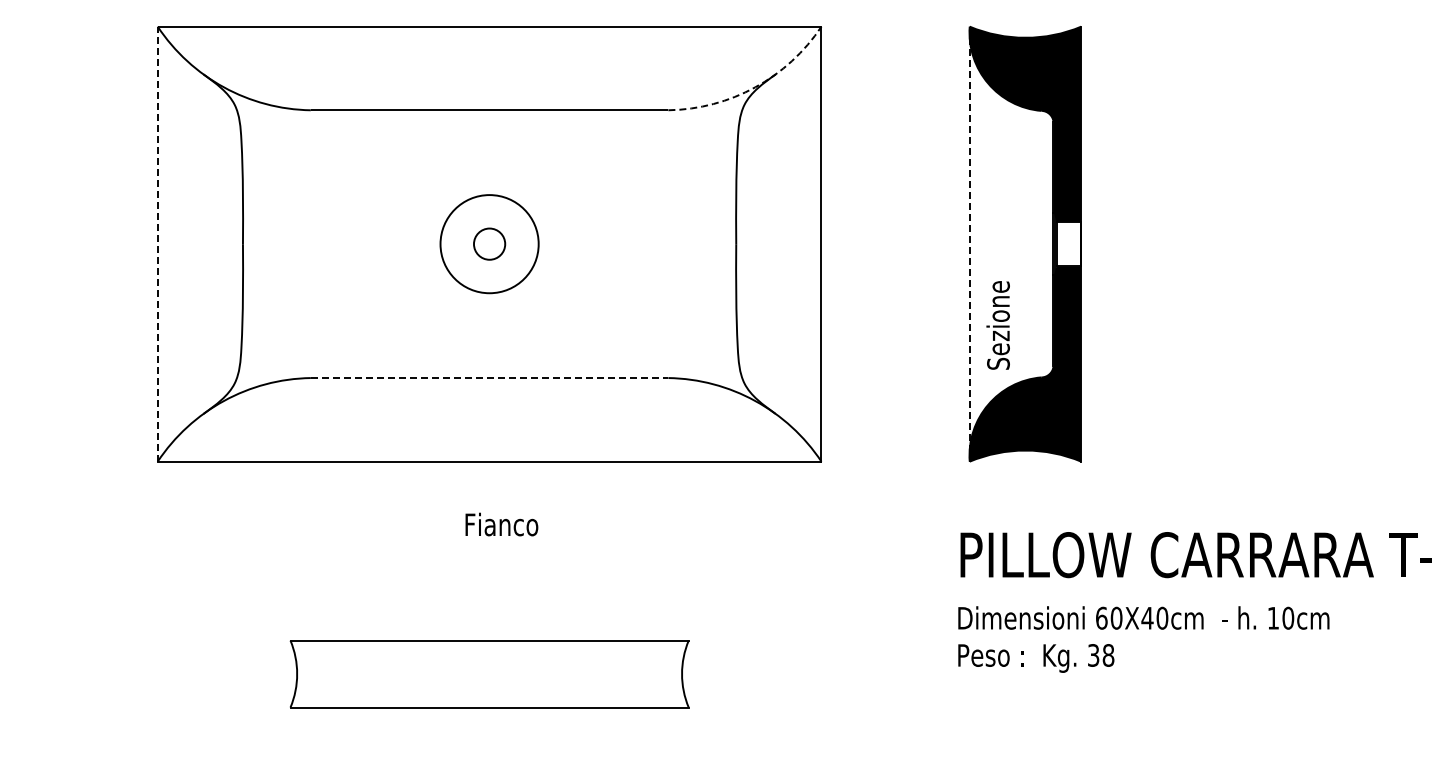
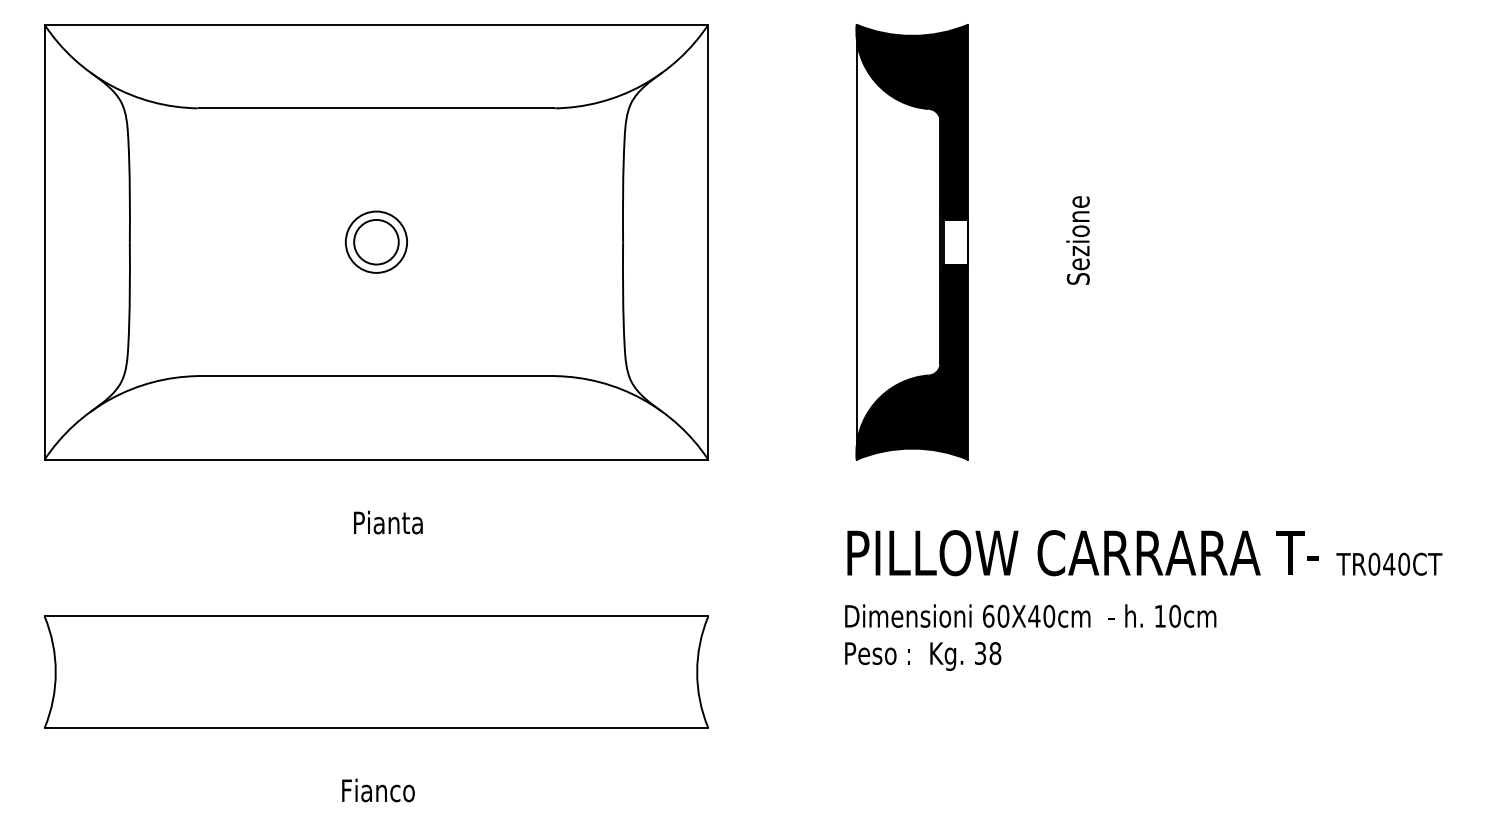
arc: (755, 87) -> (642, 85), dashed -> solid
circle: (489, 243) -> (376, 241), size x0.62
circle: (489, 243) -> (376, 241), size x1.43
line: (157, 244) -> (44, 242), dashed -> solid
line: (969, 244) -> (856, 242), dashed -> solid
text: (997, 325) -> (1077, 240), moved
line: (489, 378) -> (376, 376), dashed -> solid
text: (501, 524) -> (388, 522), Fianco -> Pianta
part: (489, 673) -> (376, 671), size x1.67

